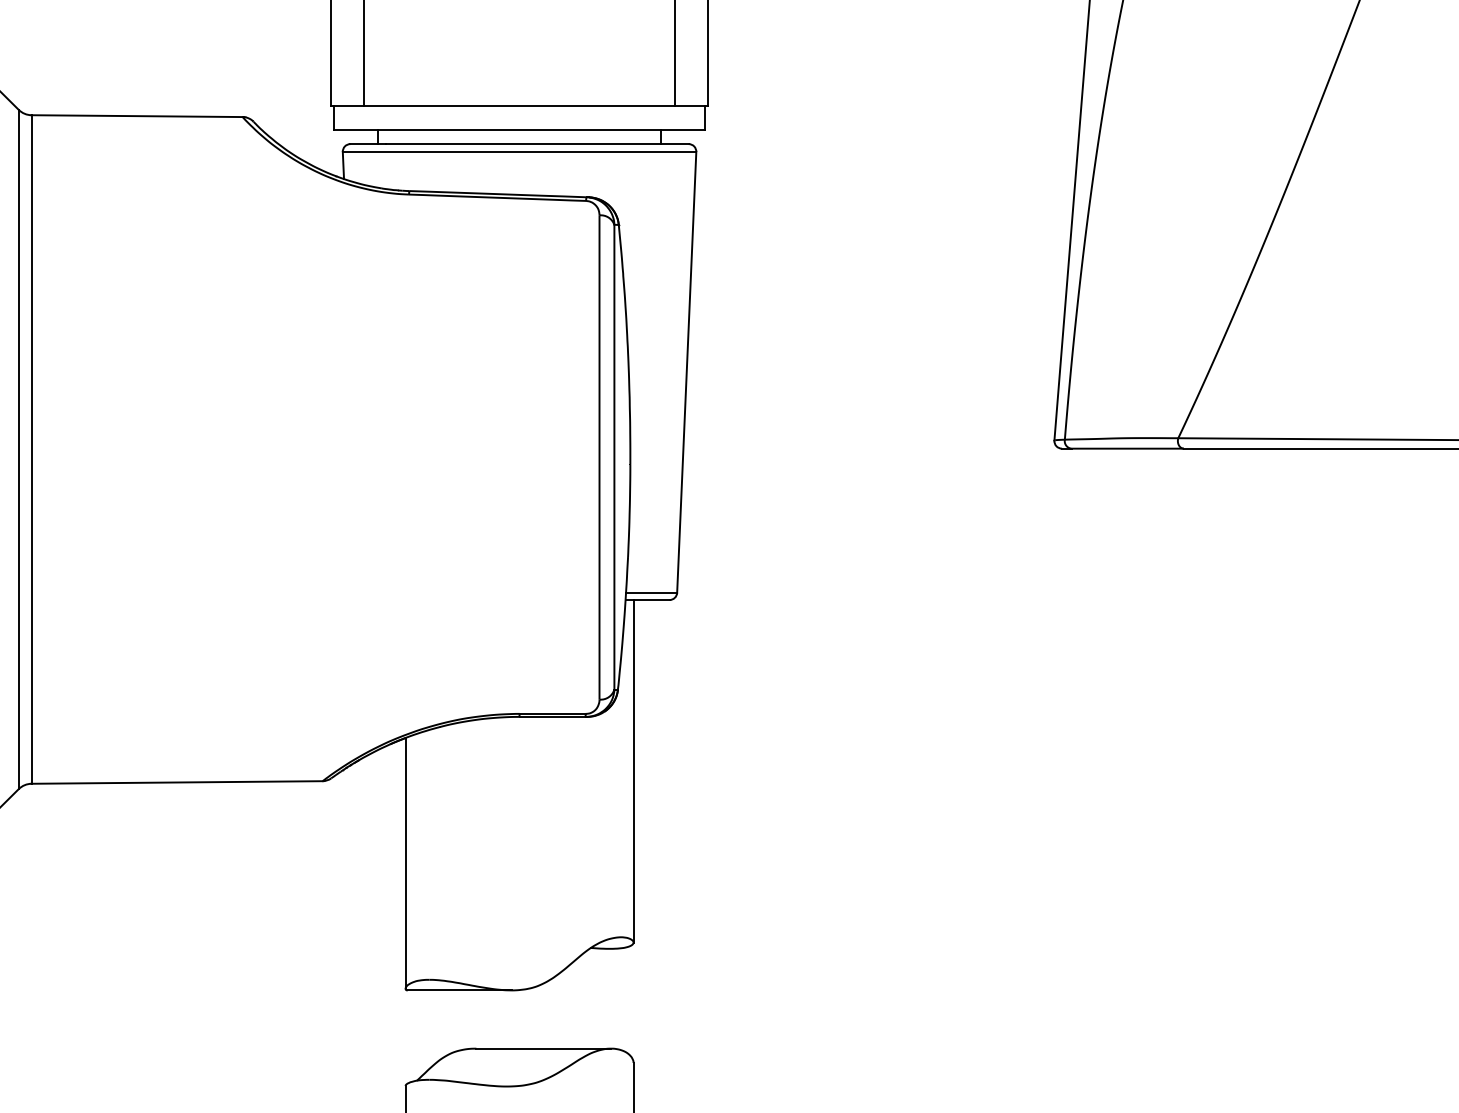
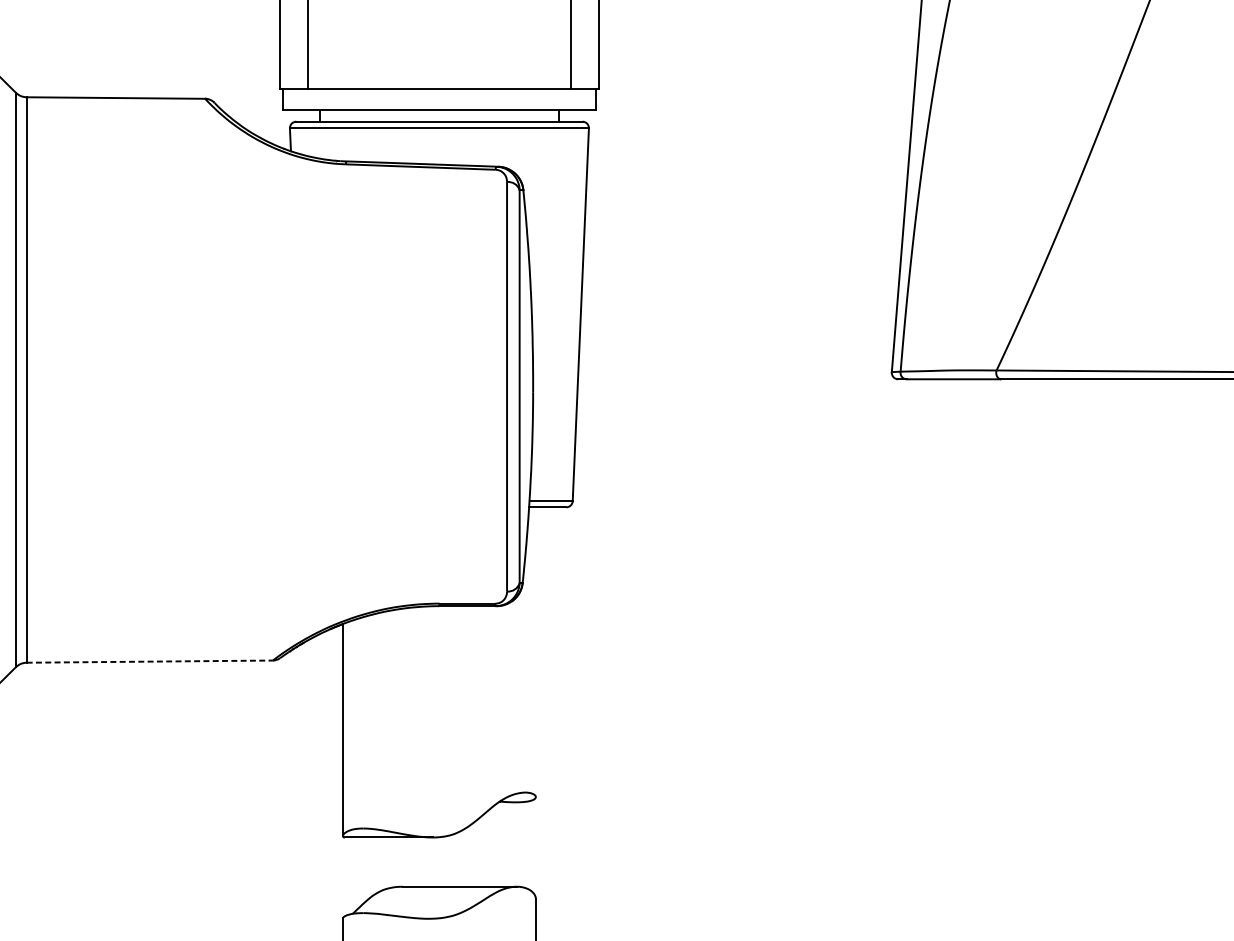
line: (633, 771) -> (535, 652), removed
line: (177, 782) -> (150, 661), solid -> dashed

